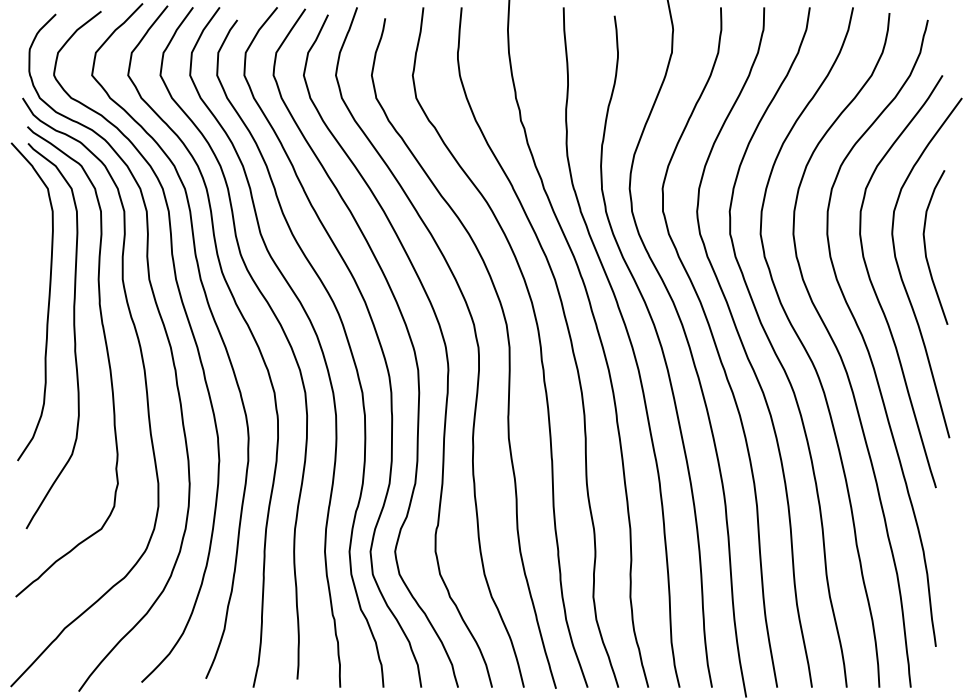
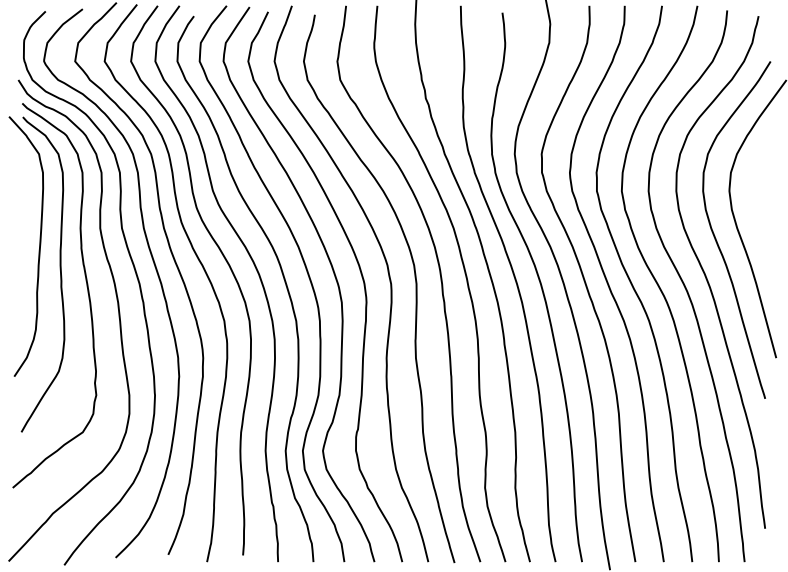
curve: (926, 246) -> (757, 201), removed

